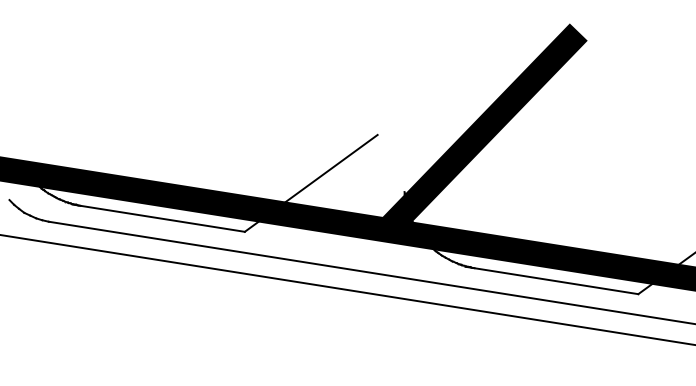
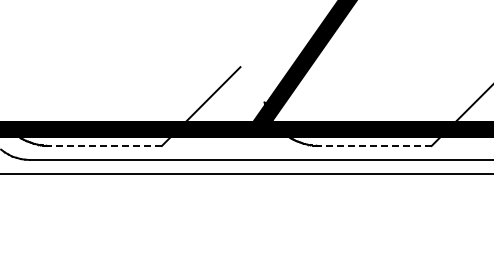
line: (158, 217) -> (102, 145), solid -> dashed
line: (552, 279) -> (372, 145), solid -> dashed

